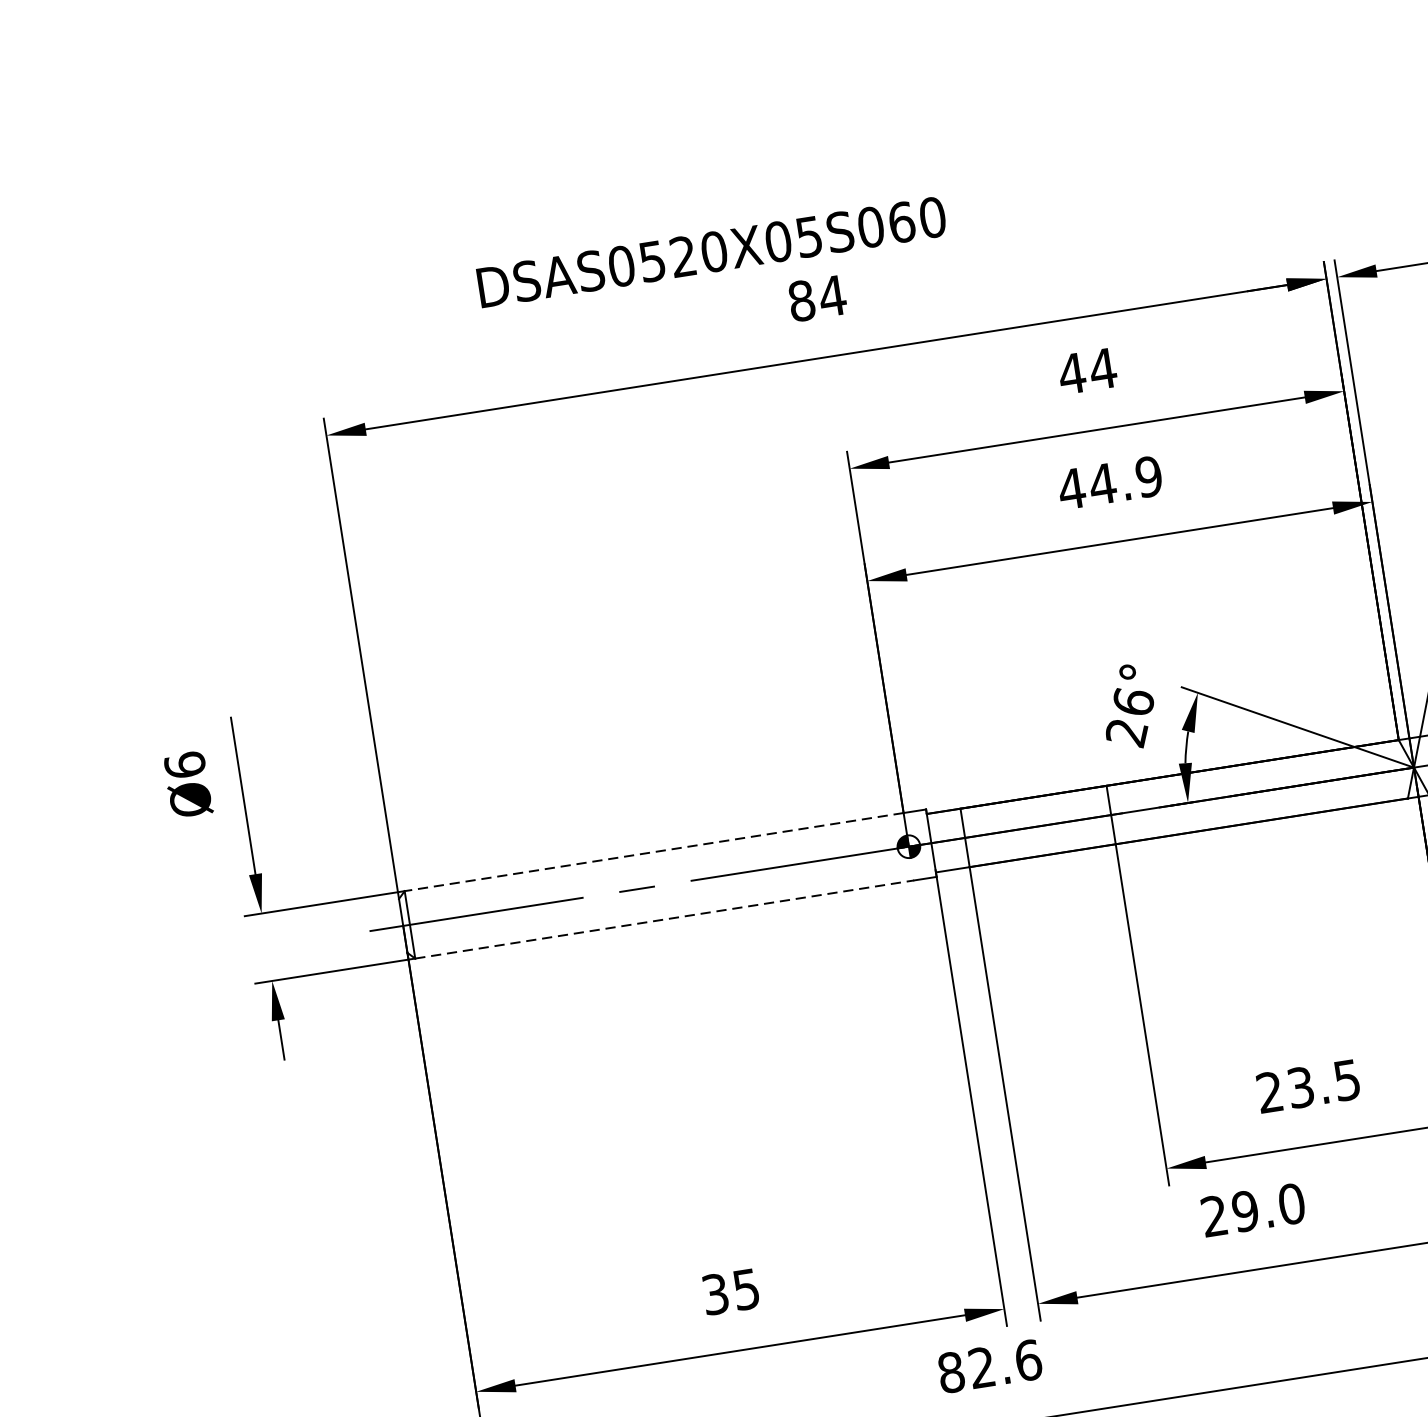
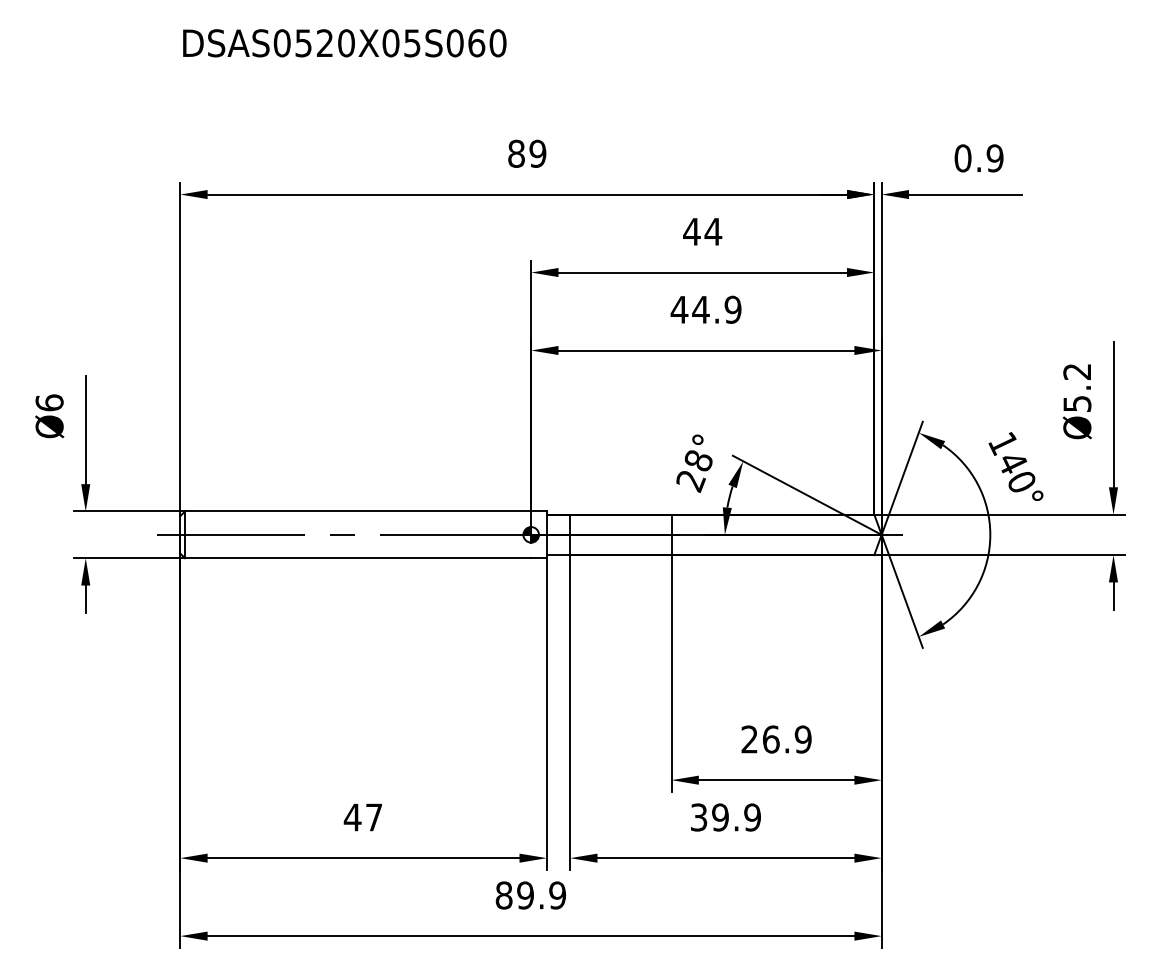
text: (711, 252) -> (344, 43), moved
text: (831, 295) -> (537, 153), 84 -> 89
text: (1133, 701) -> (698, 460), 26° -> 28°
line: (653, 852) -> (357, 511), dashed -> solid
line: (665, 919) -> (358, 558), dashed -> solid
text: (1324, 1083) -> (787, 739), 23.5 -> 26.9
text: (1254, 1209) -> (726, 817), 29.0 -> 39.9
text: (729, 1292) -> (362, 817), 35 -> 47
text: (1005, 1364) -> (541, 895), 82.6 -> 89.9

